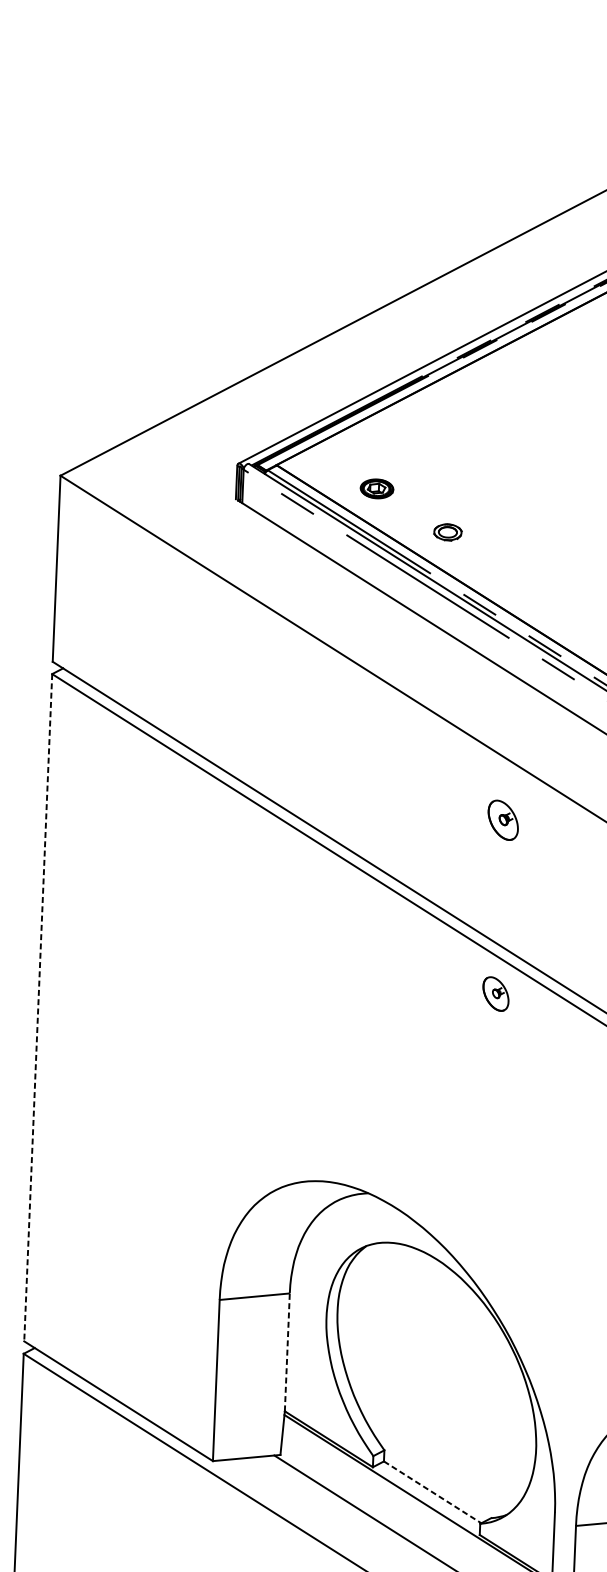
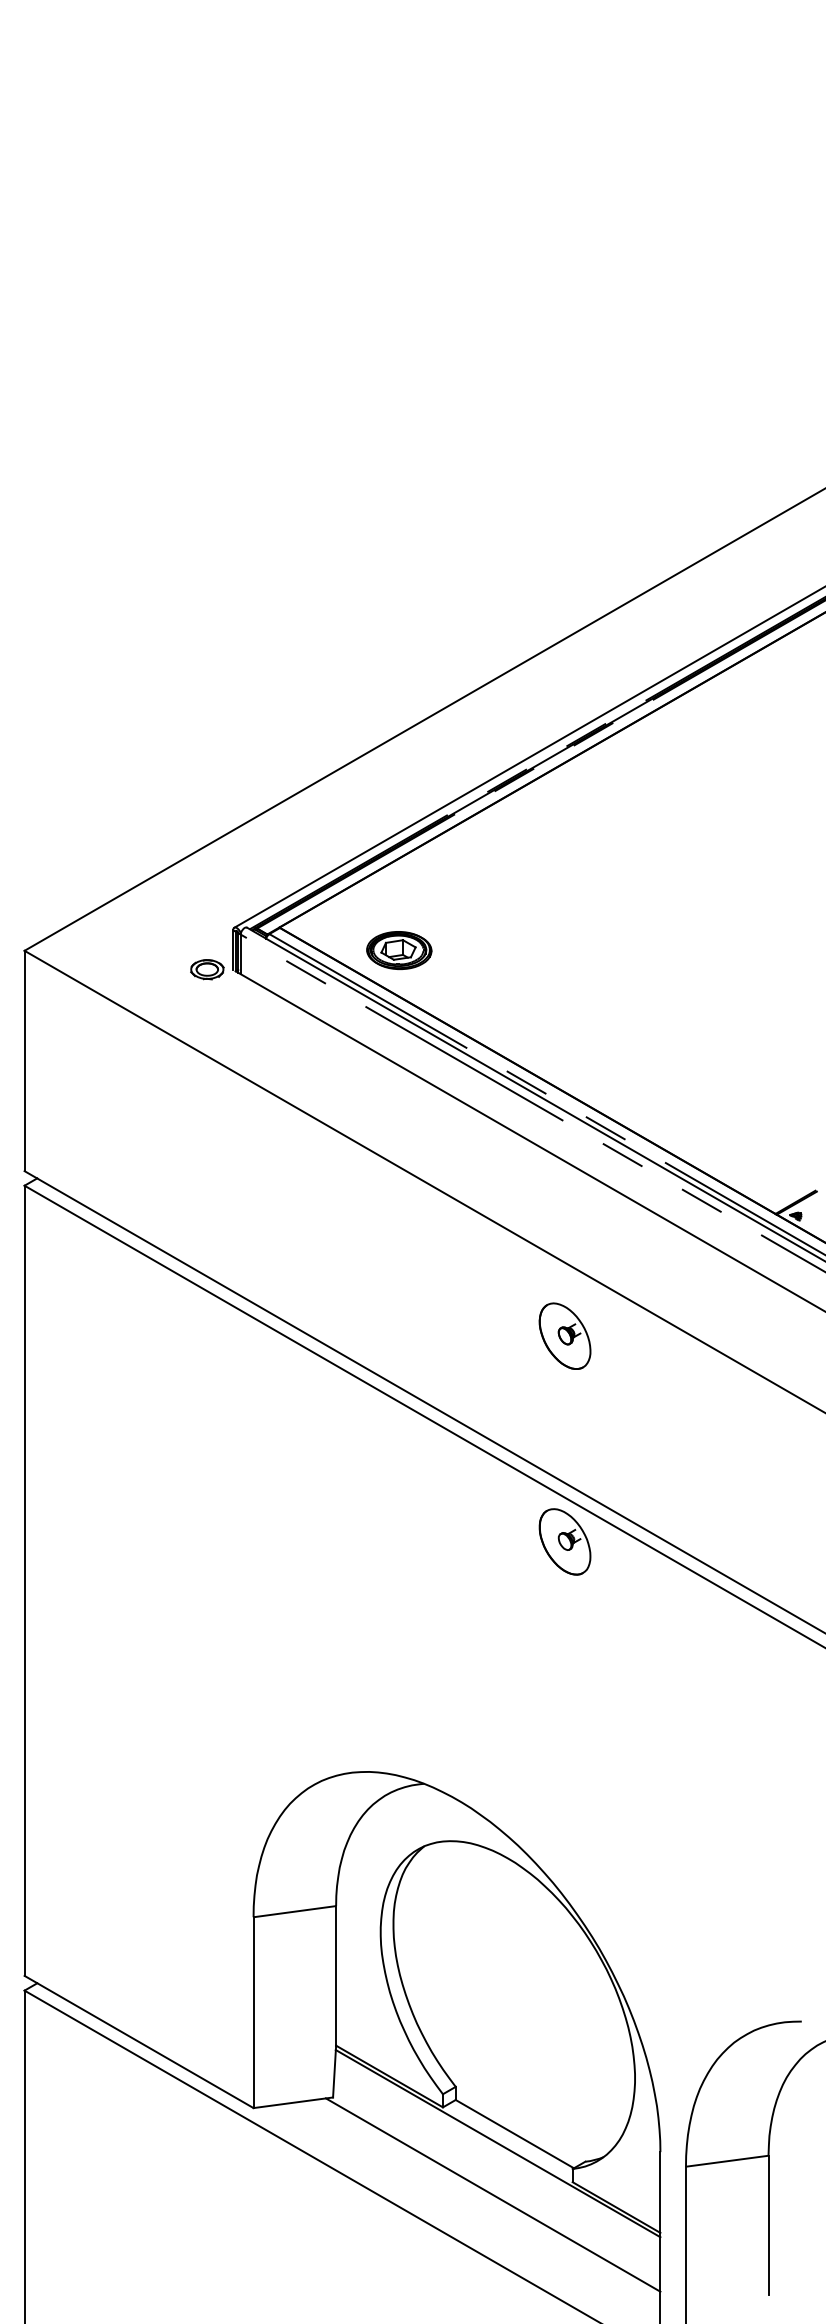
part: (377, 488) -> (399, 950), size x1.67
part: (448, 532) -> (207, 969), moved
part: (502, 819) -> (564, 1335), size x1.43
part: (495, 993) -> (564, 1541), size x1.67
line: (38, 1008) -> (24, 1581), dashed -> solid
line: (287, 1352) -> (336, 1975), dashed -> solid
line: (433, 1492) -> (515, 2134), dashed -> solid

